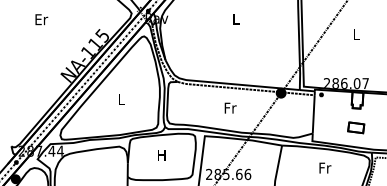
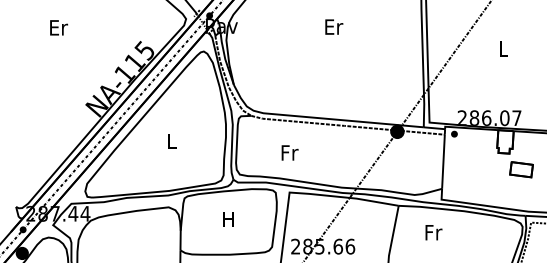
text: (236, 18) -> (334, 26), L -> Er
text: (230, 107) -> (289, 152), moved
part: (356, 127) -> (521, 169), moved
text: (325, 167) -> (433, 232), moved

